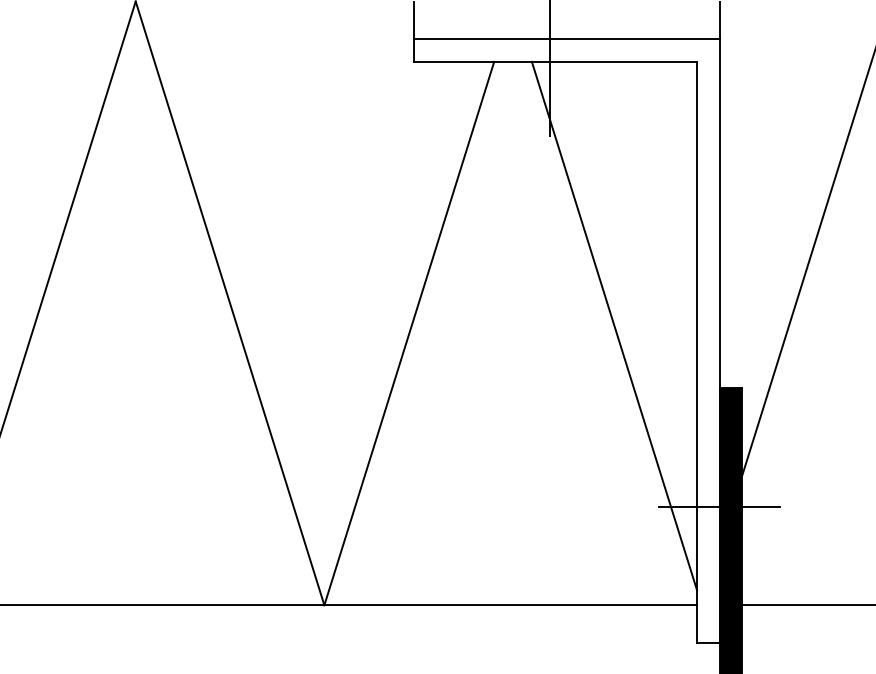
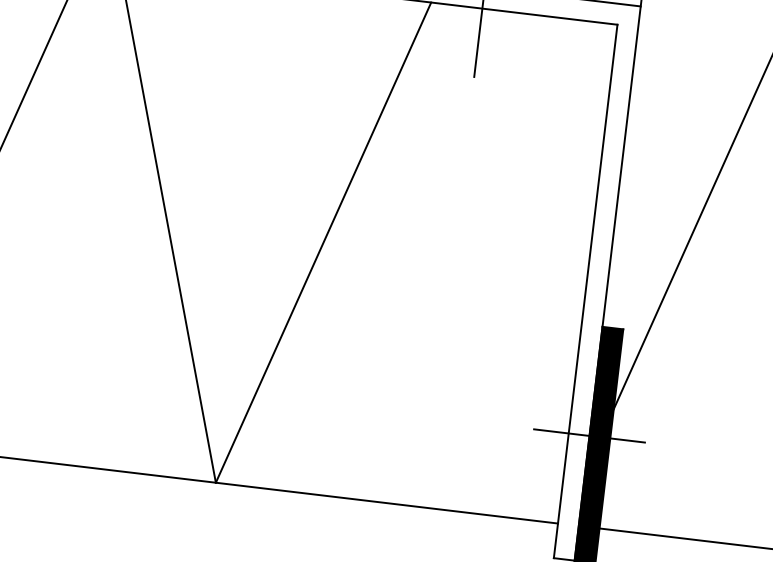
line: (614, 325) -> (512, 257), removed

